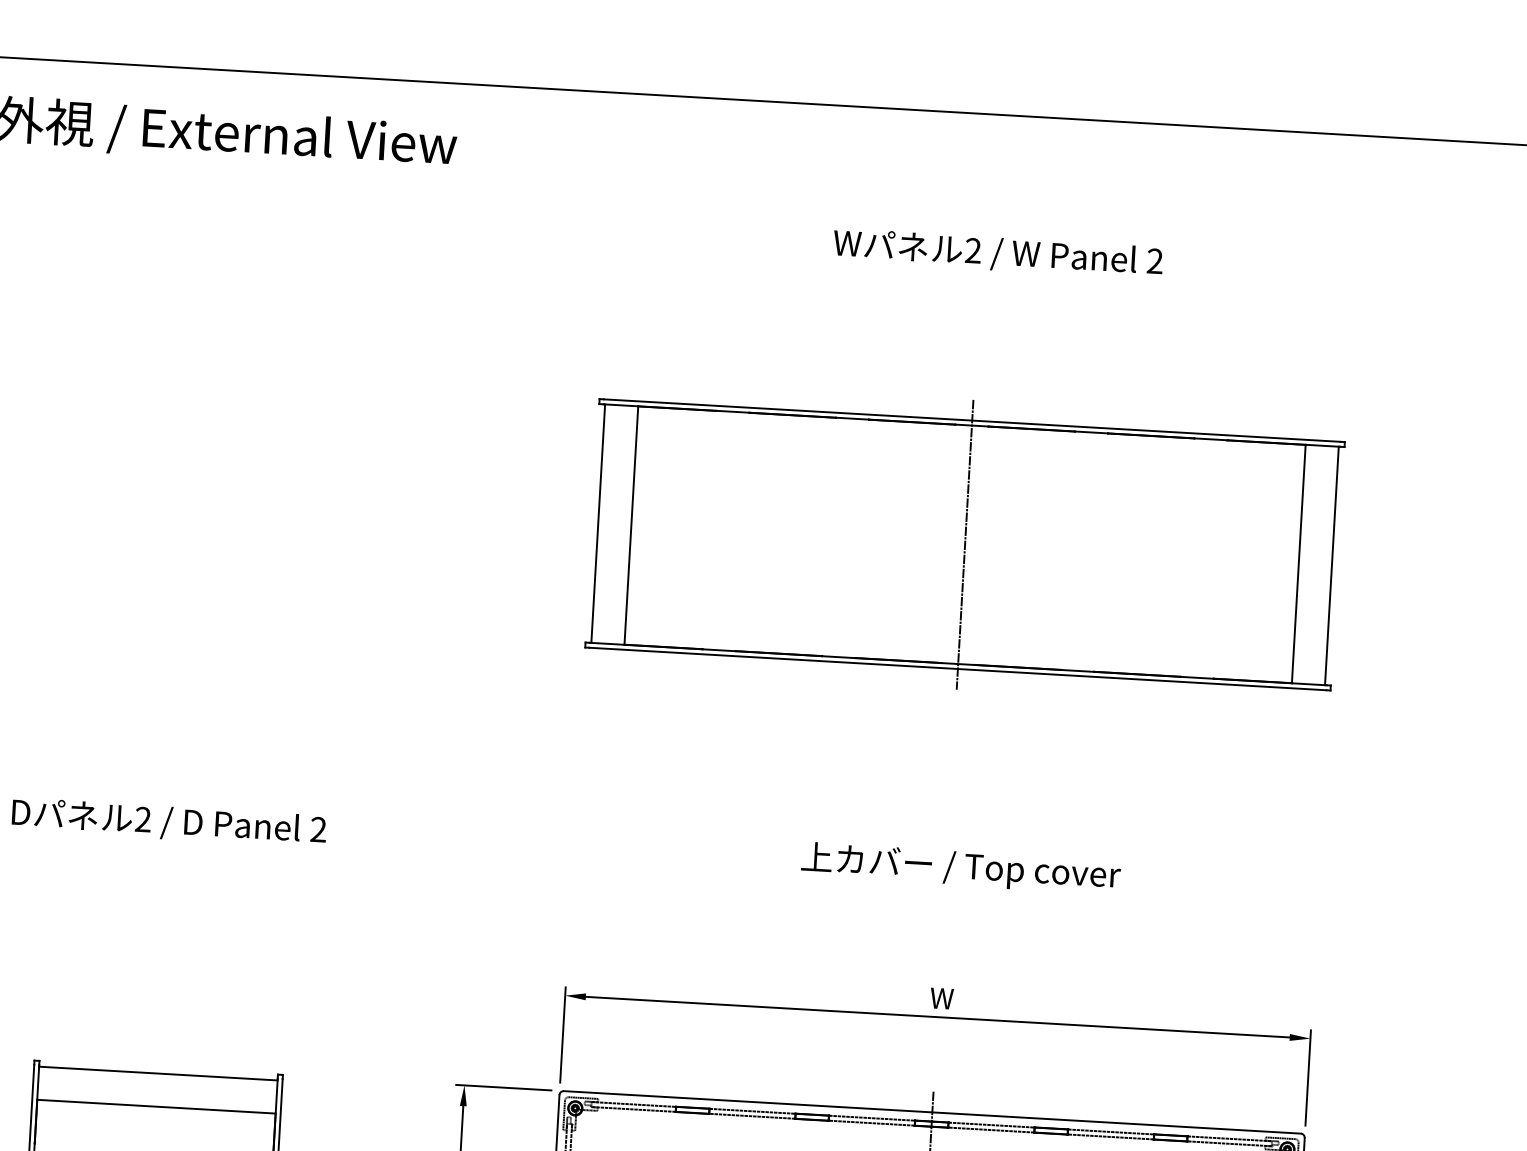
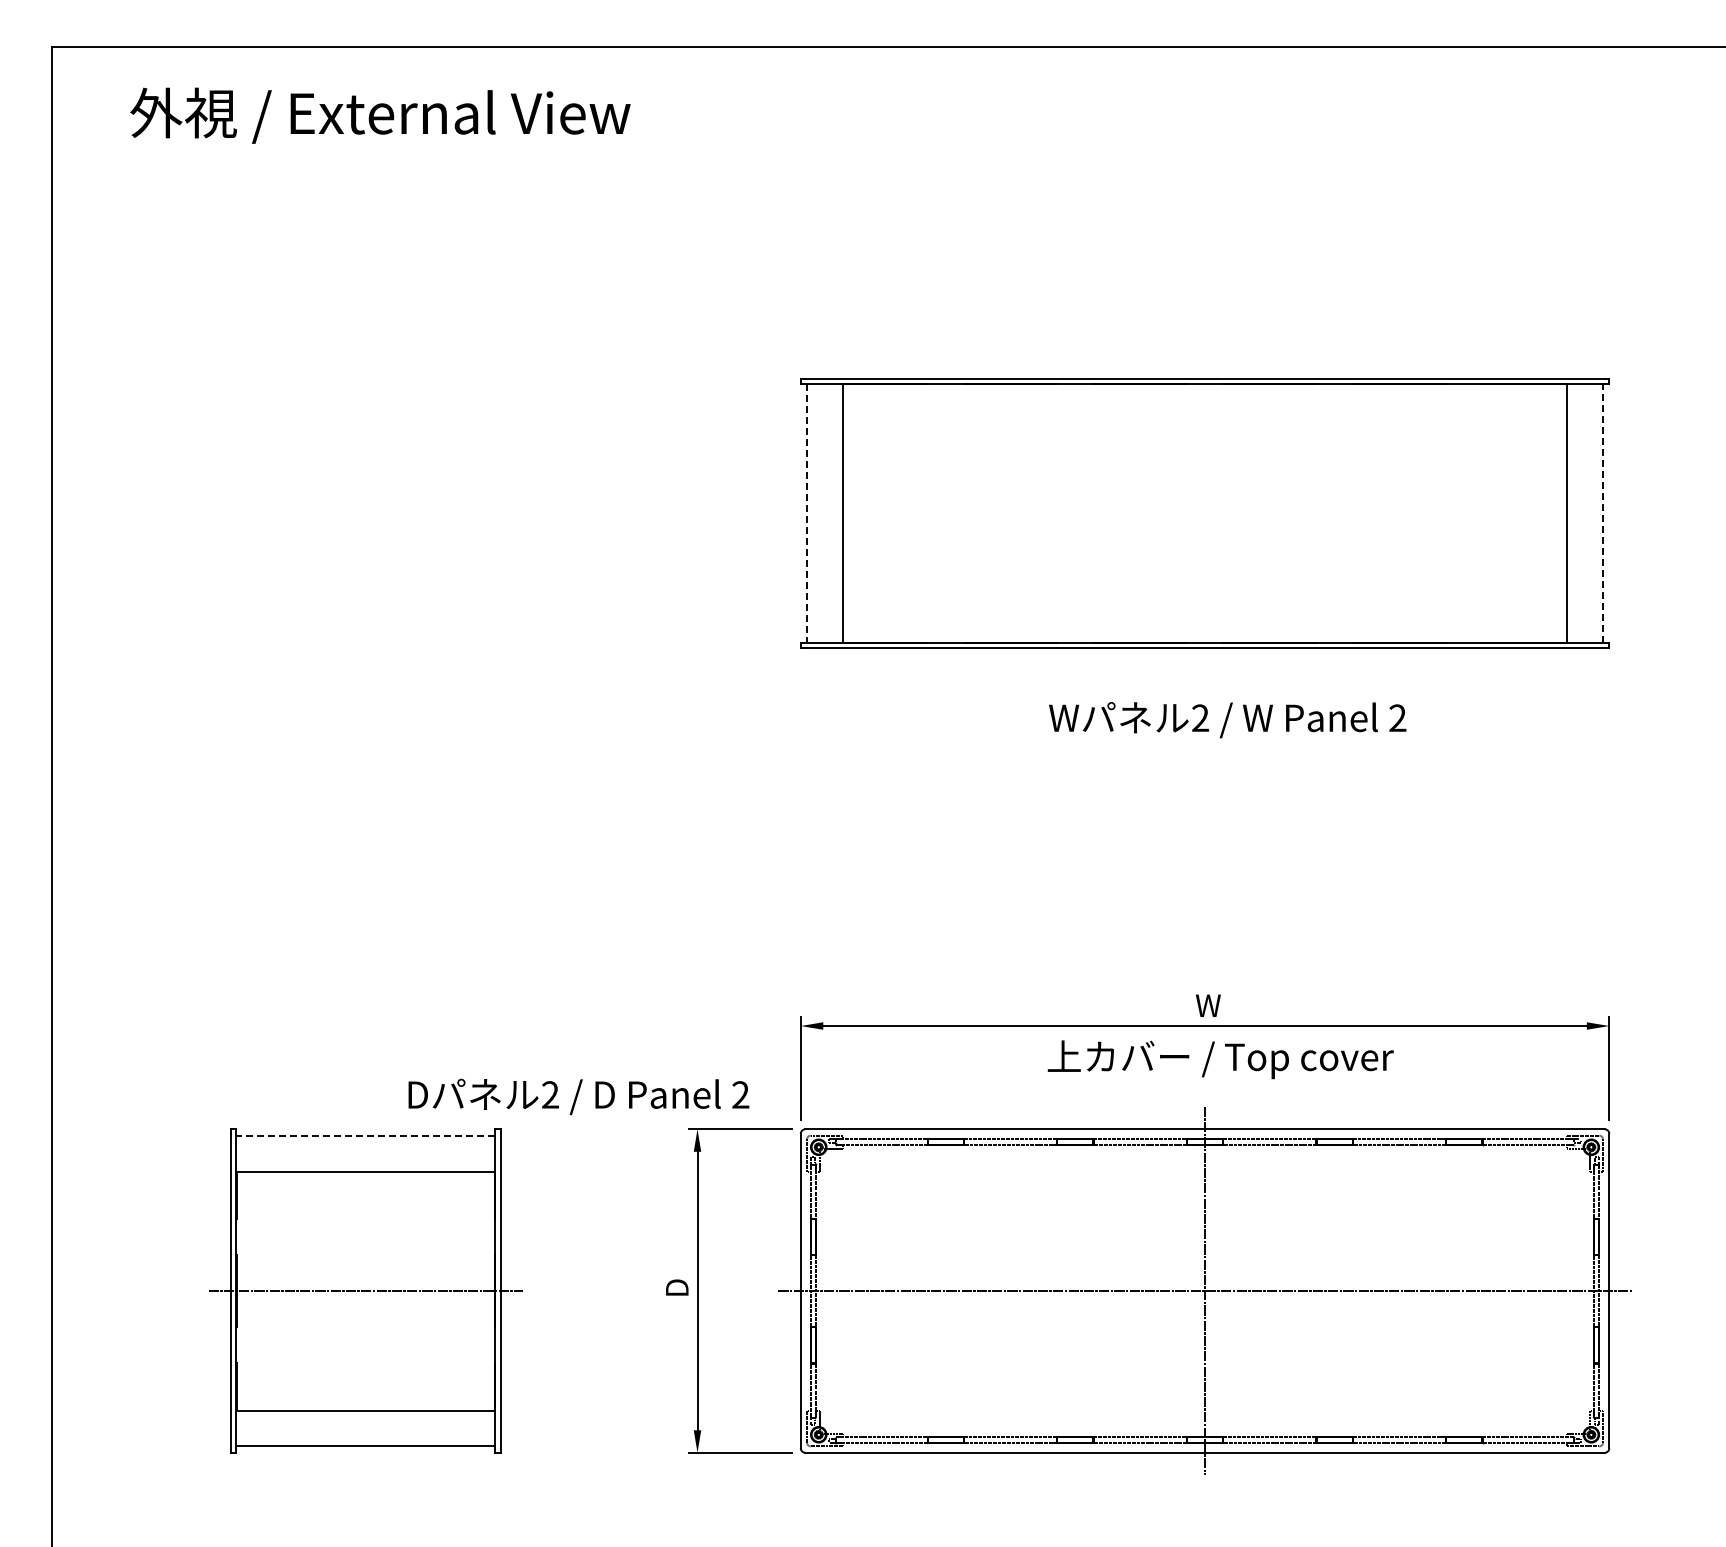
text: (997, 254) -> (1227, 720), moved
line: (598, 524) -> (807, 514), solid -> dashed
line: (965, 544) -> (1205, 513), removed
line: (1332, 565) -> (1603, 513), solid -> dashed
text: (168, 822) -> (578, 1096), moved
text: (960, 868) -> (1220, 1059), moved
line: (158, 1073) -> (365, 1135), solid -> dashed

